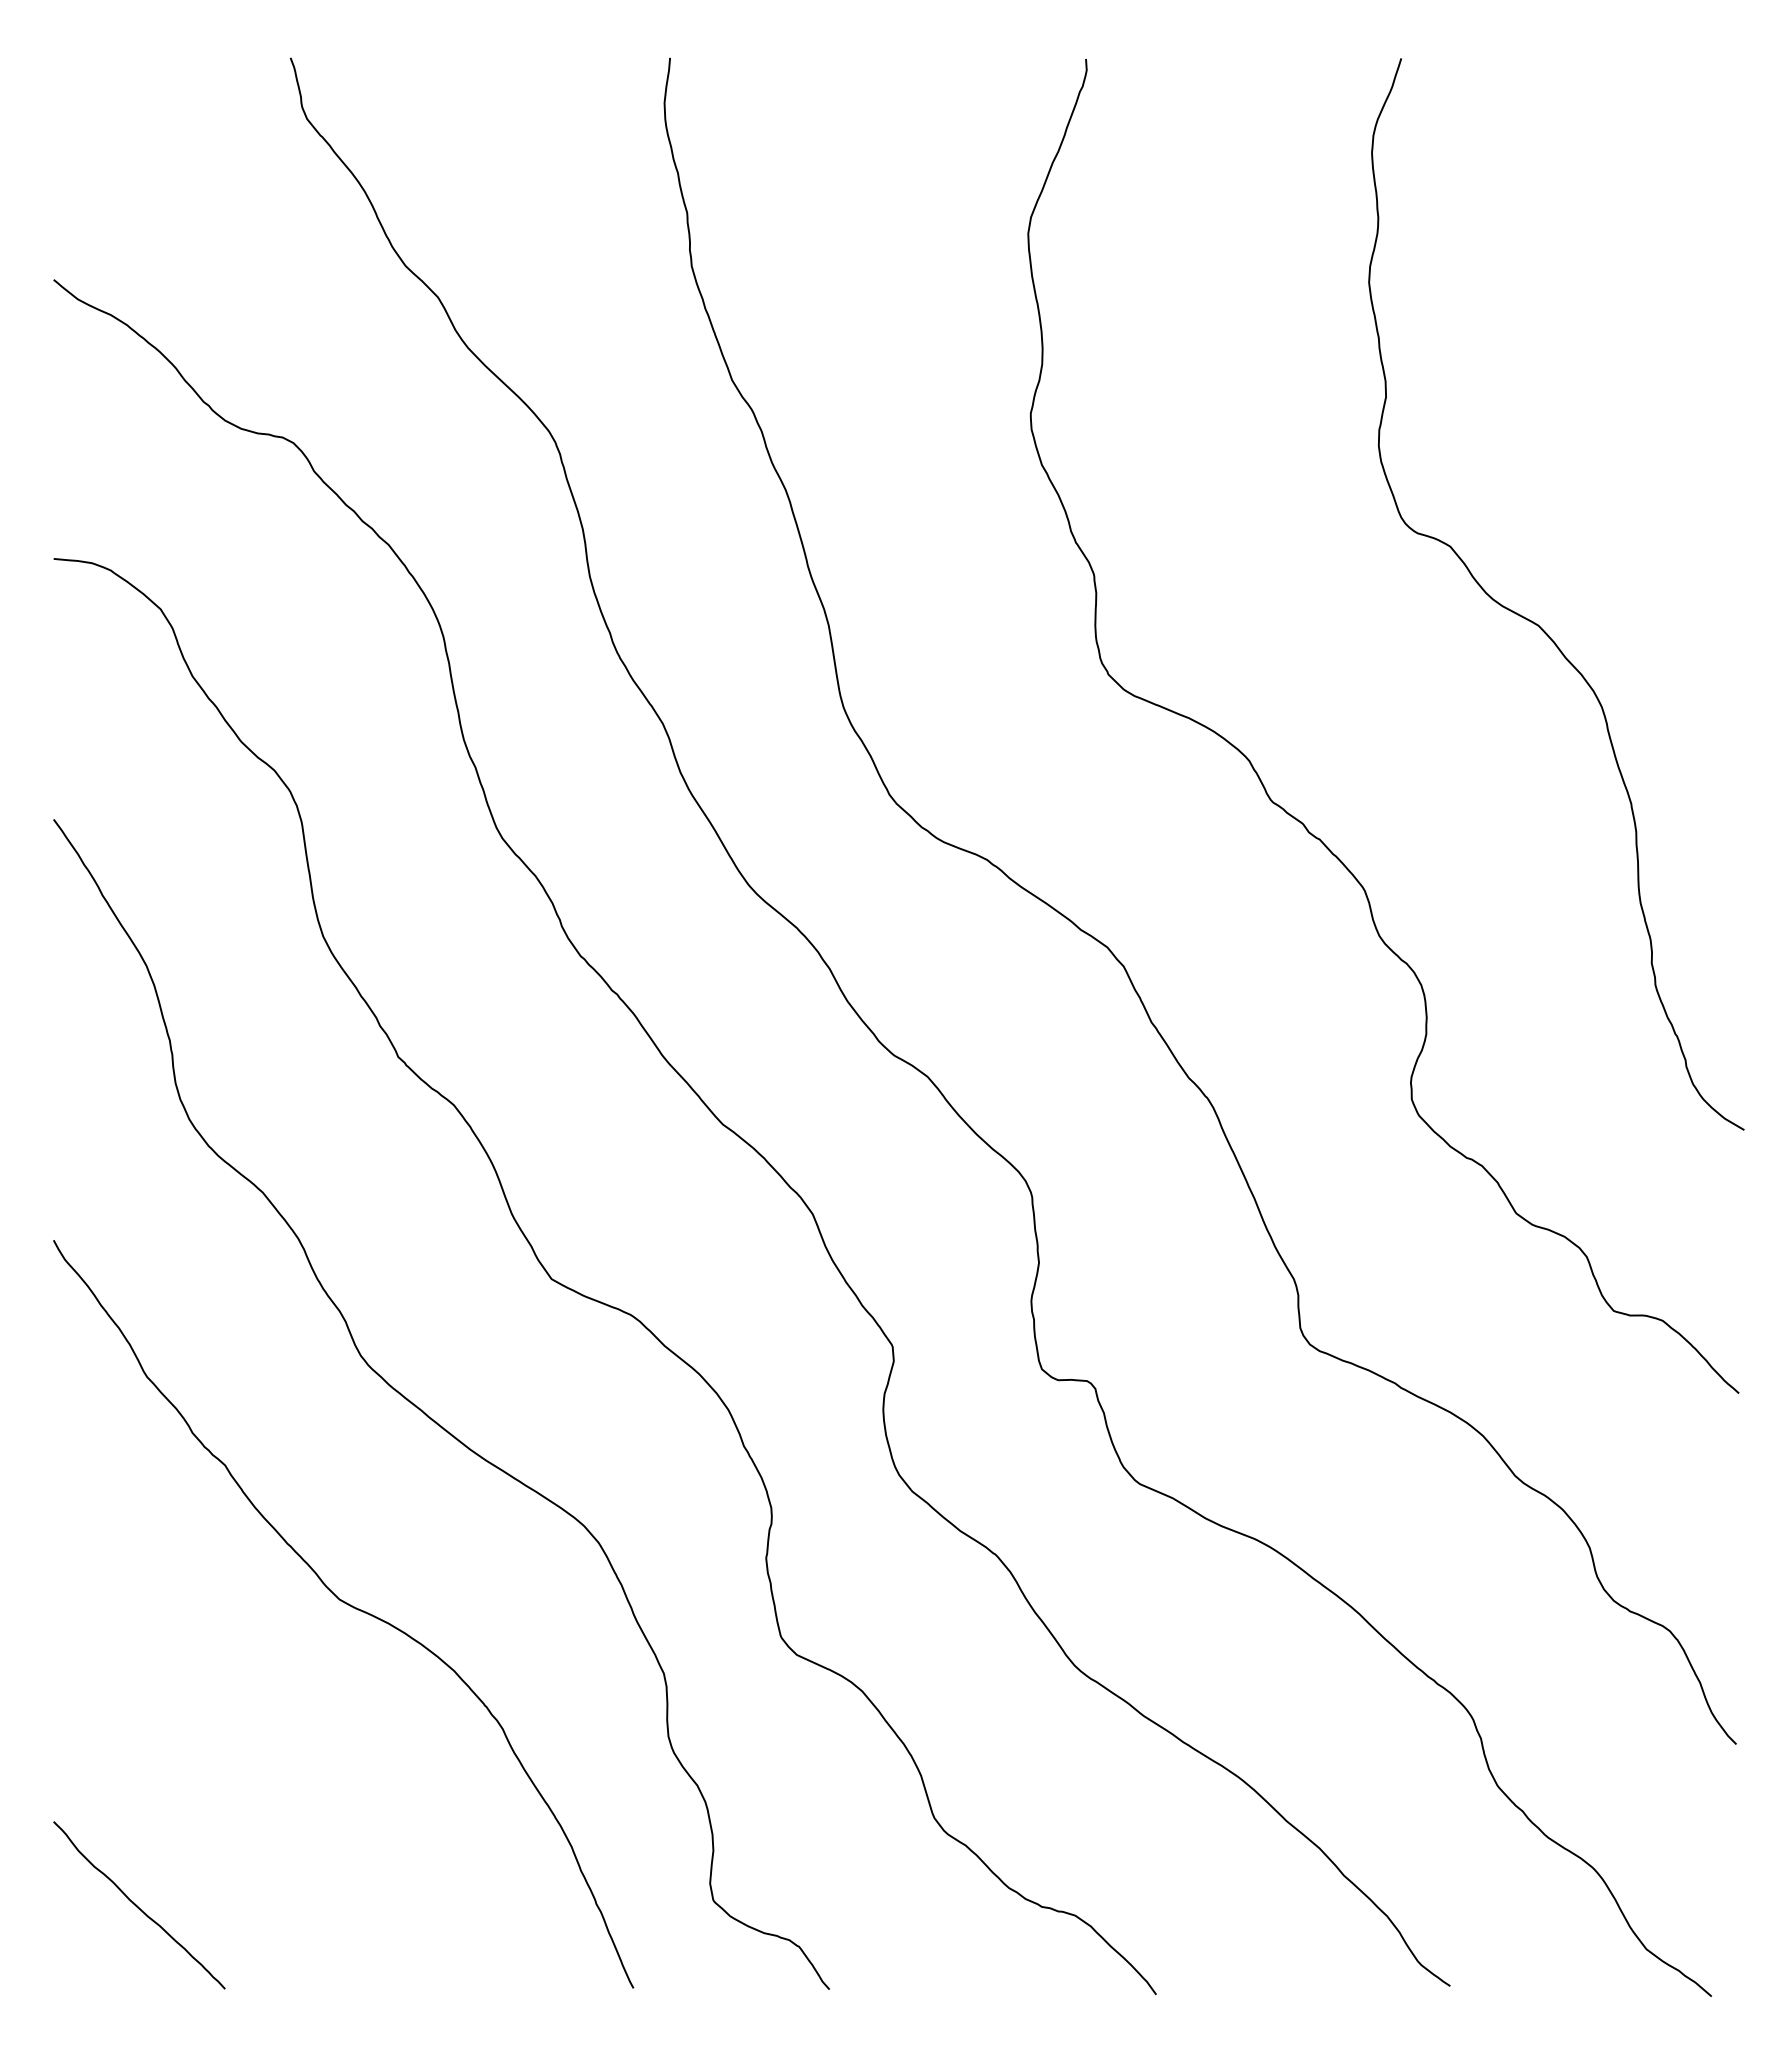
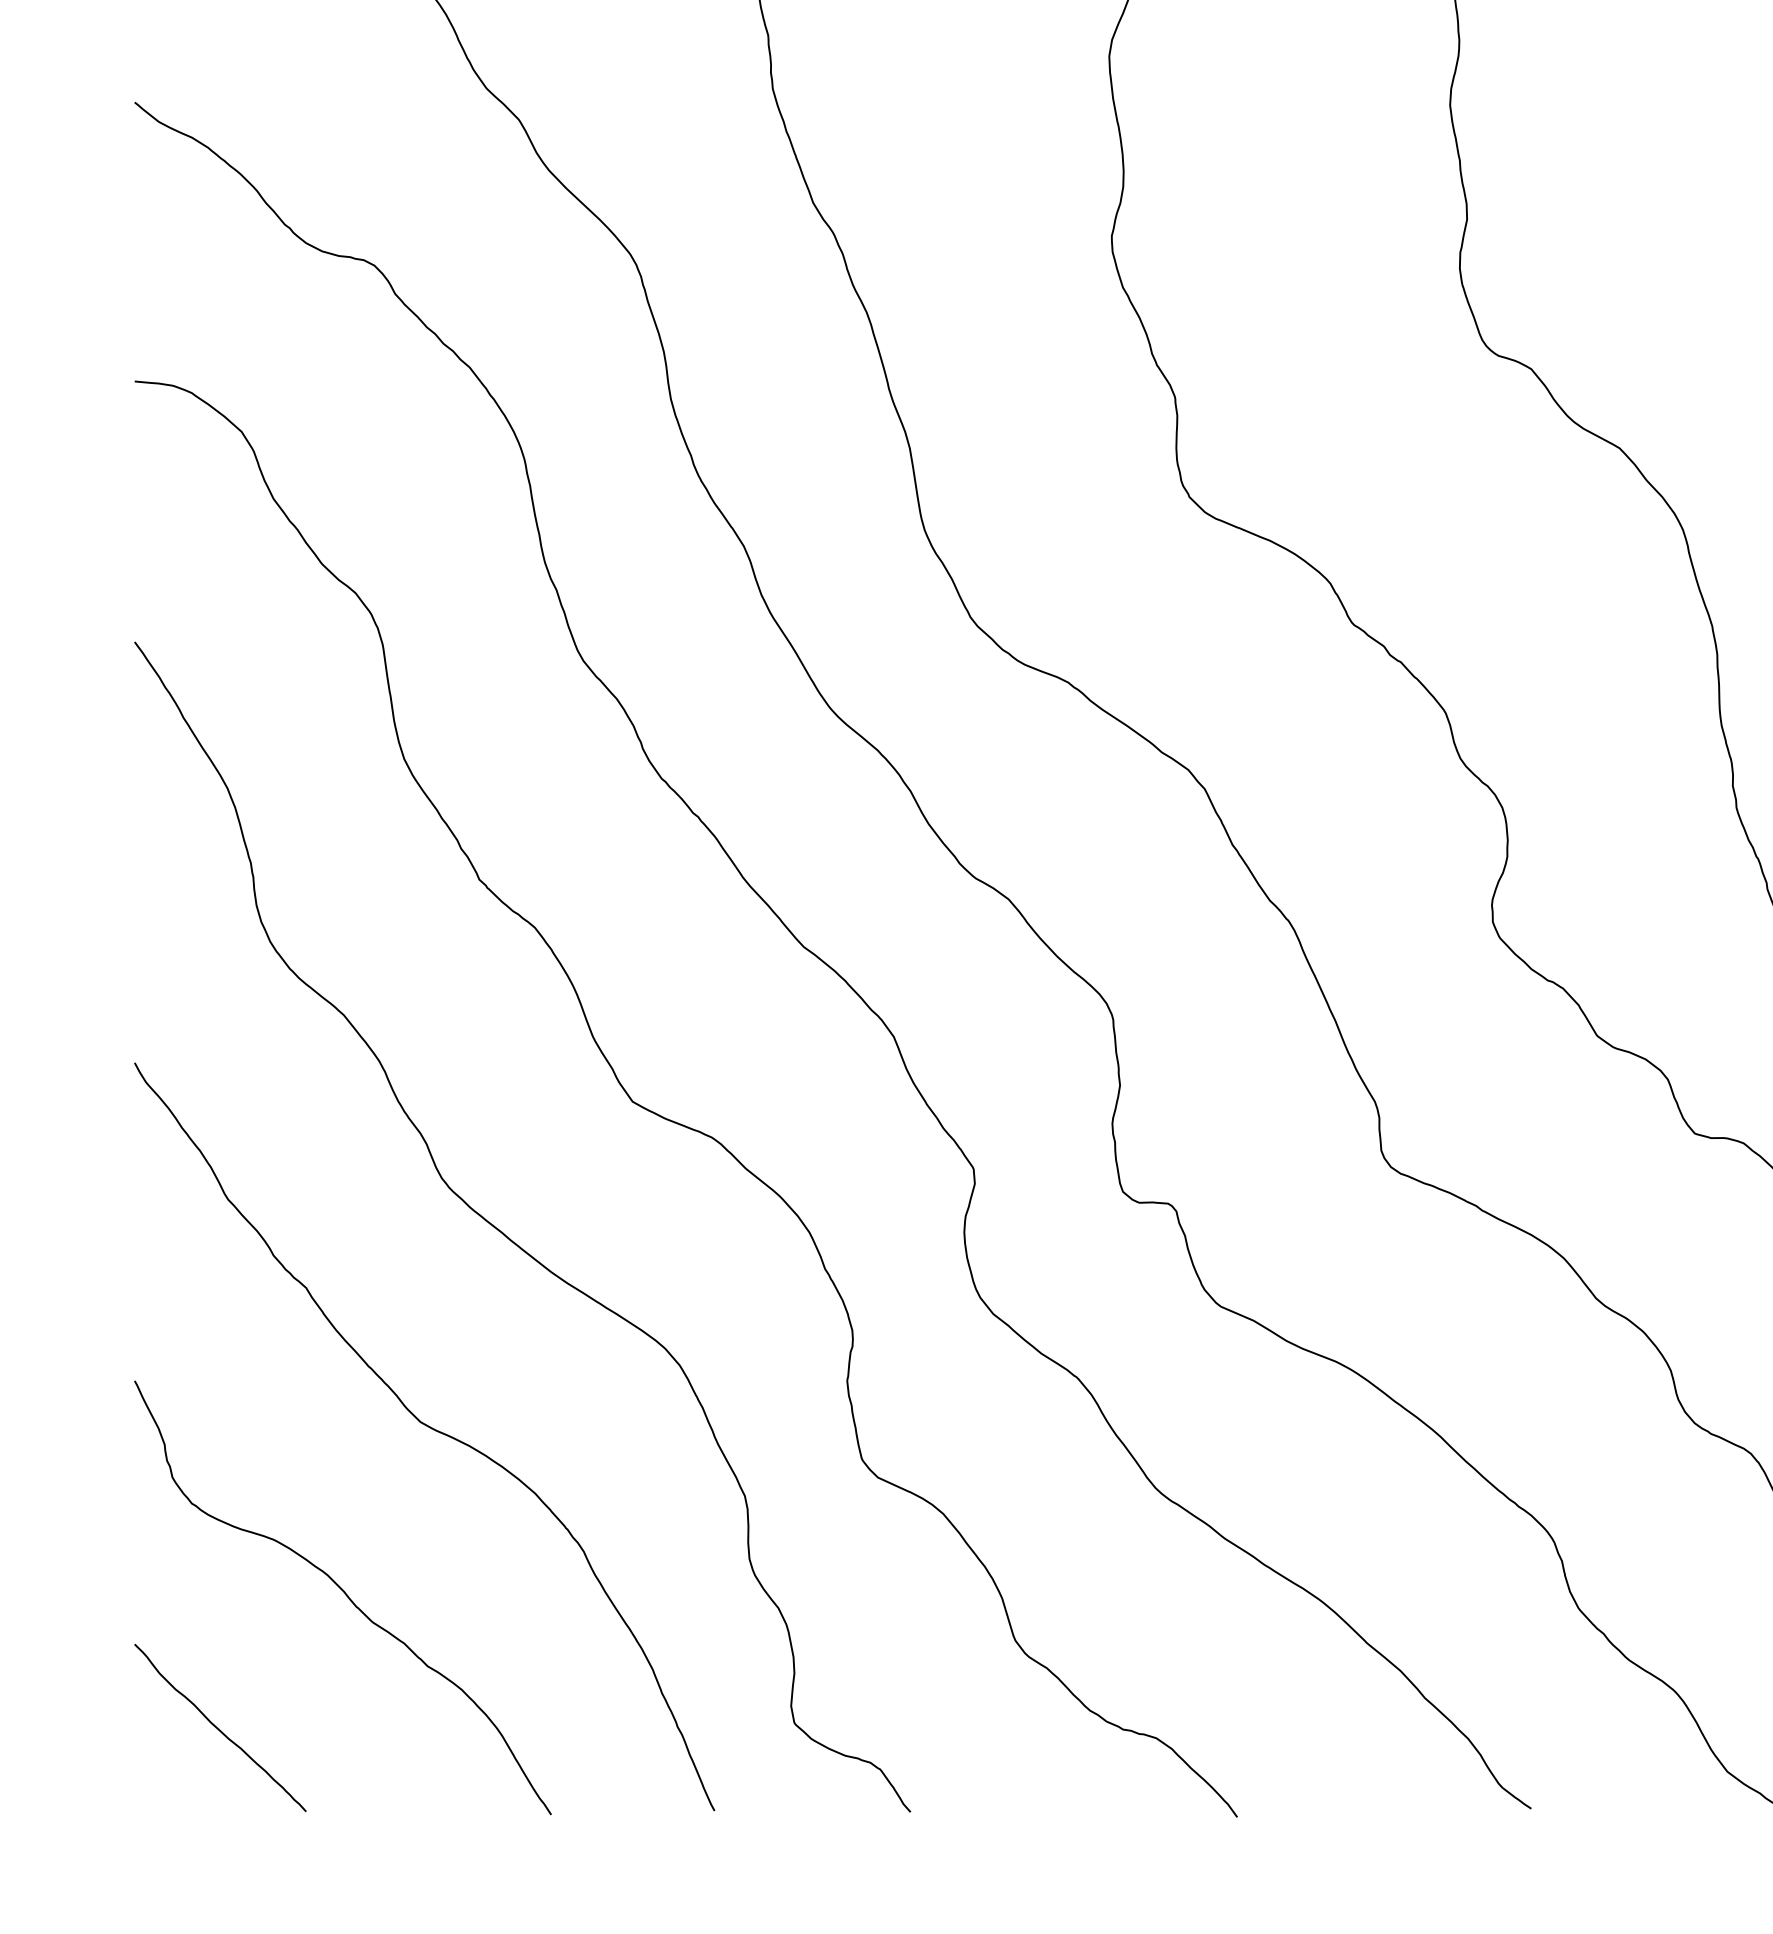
curve: (264, 1772) -> (345, 1595), added

